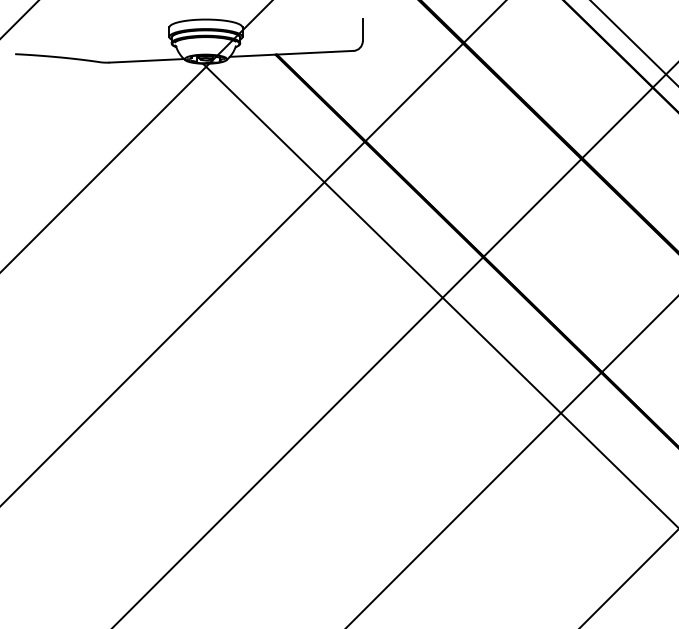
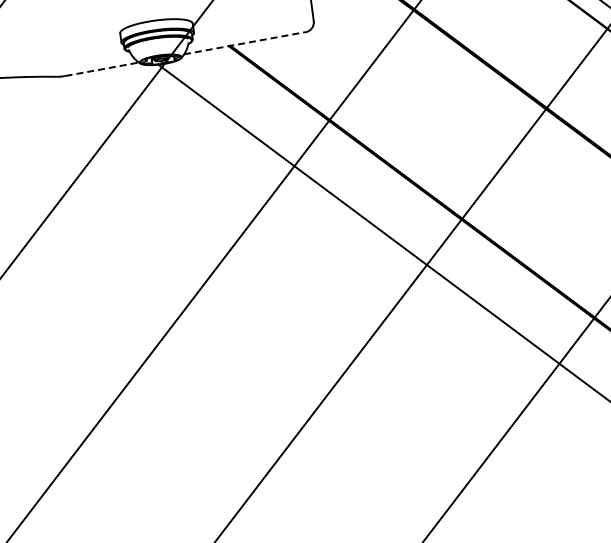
line: (291, 53) -> (244, 42), solid -> dashed
line: (147, 60) -> (102, 68), solid -> dashed

